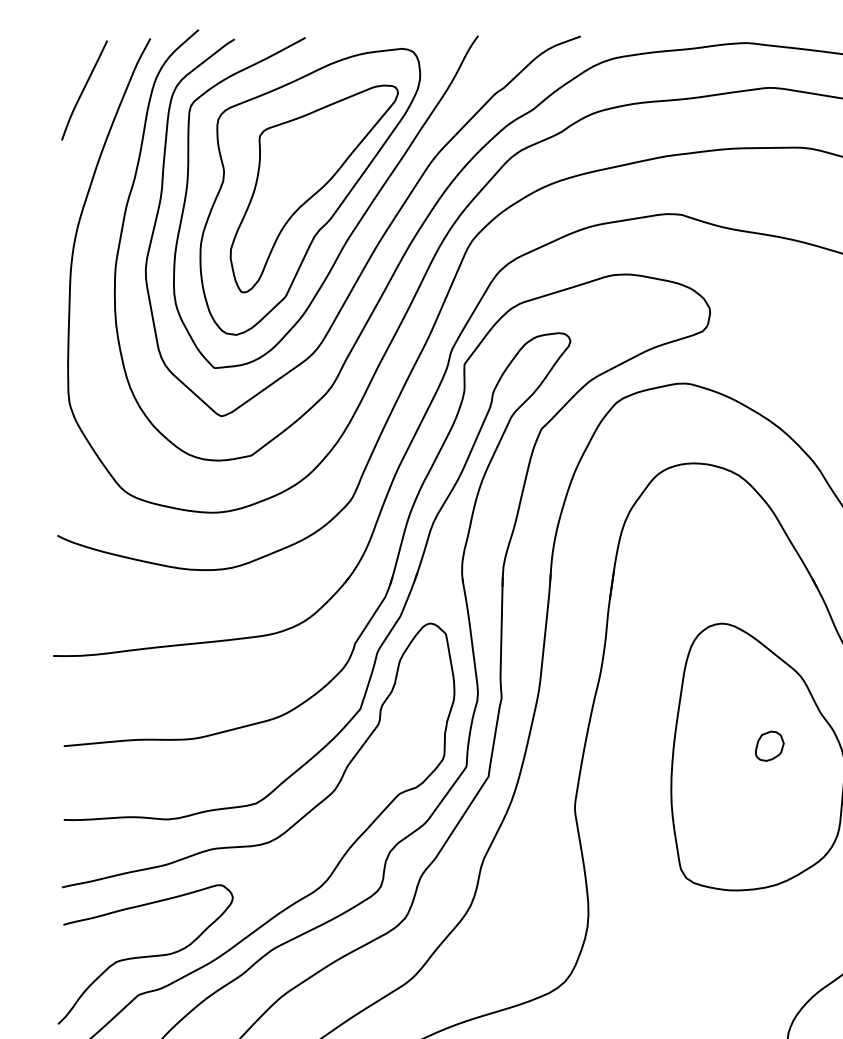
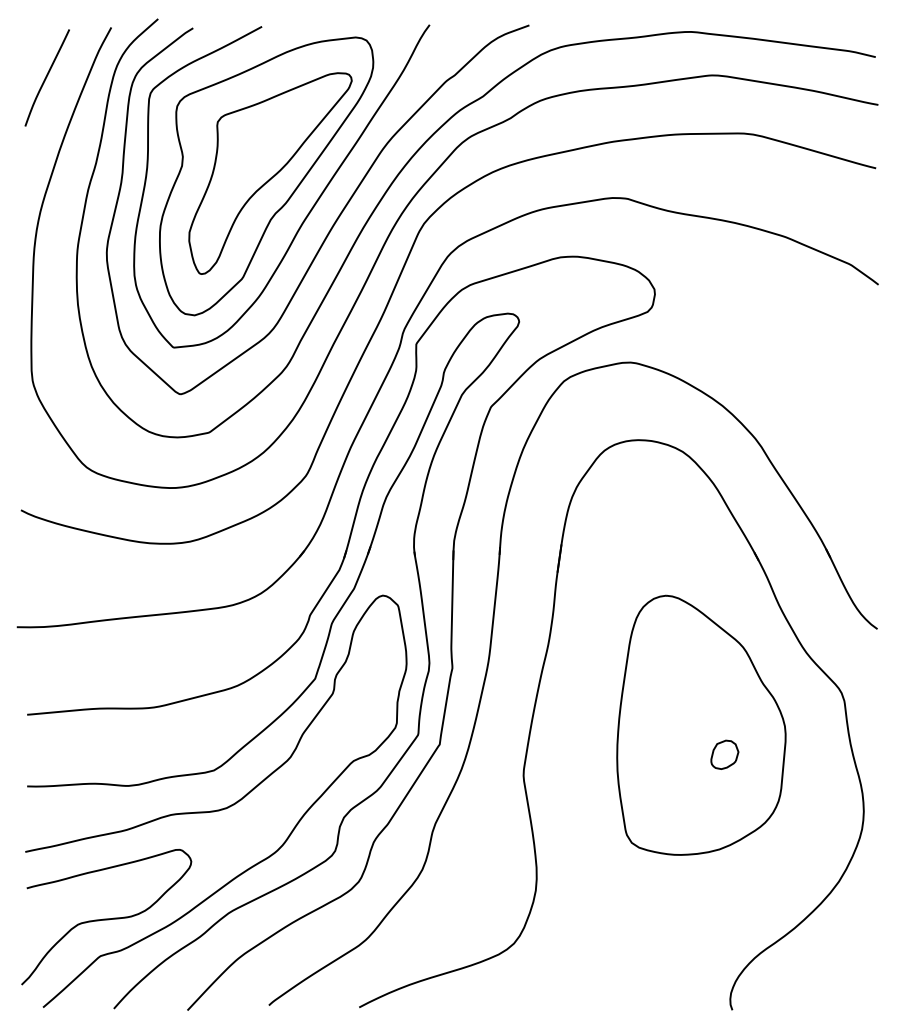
part: (769, 745) -> (724, 754), moved

